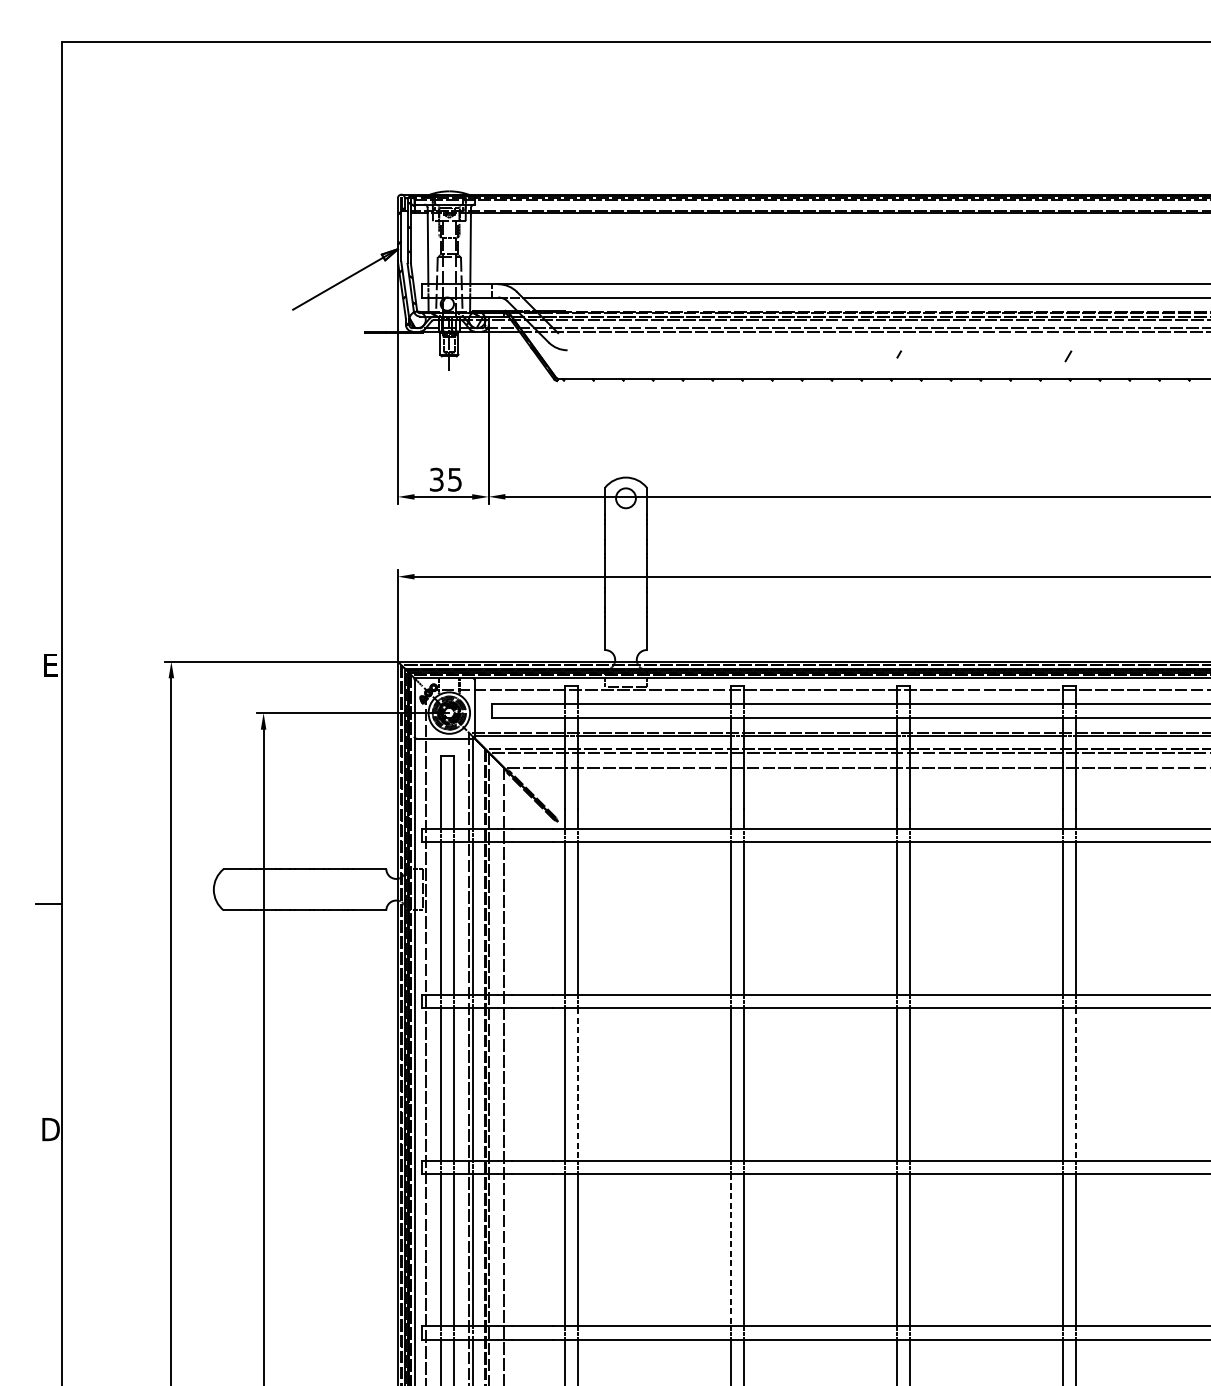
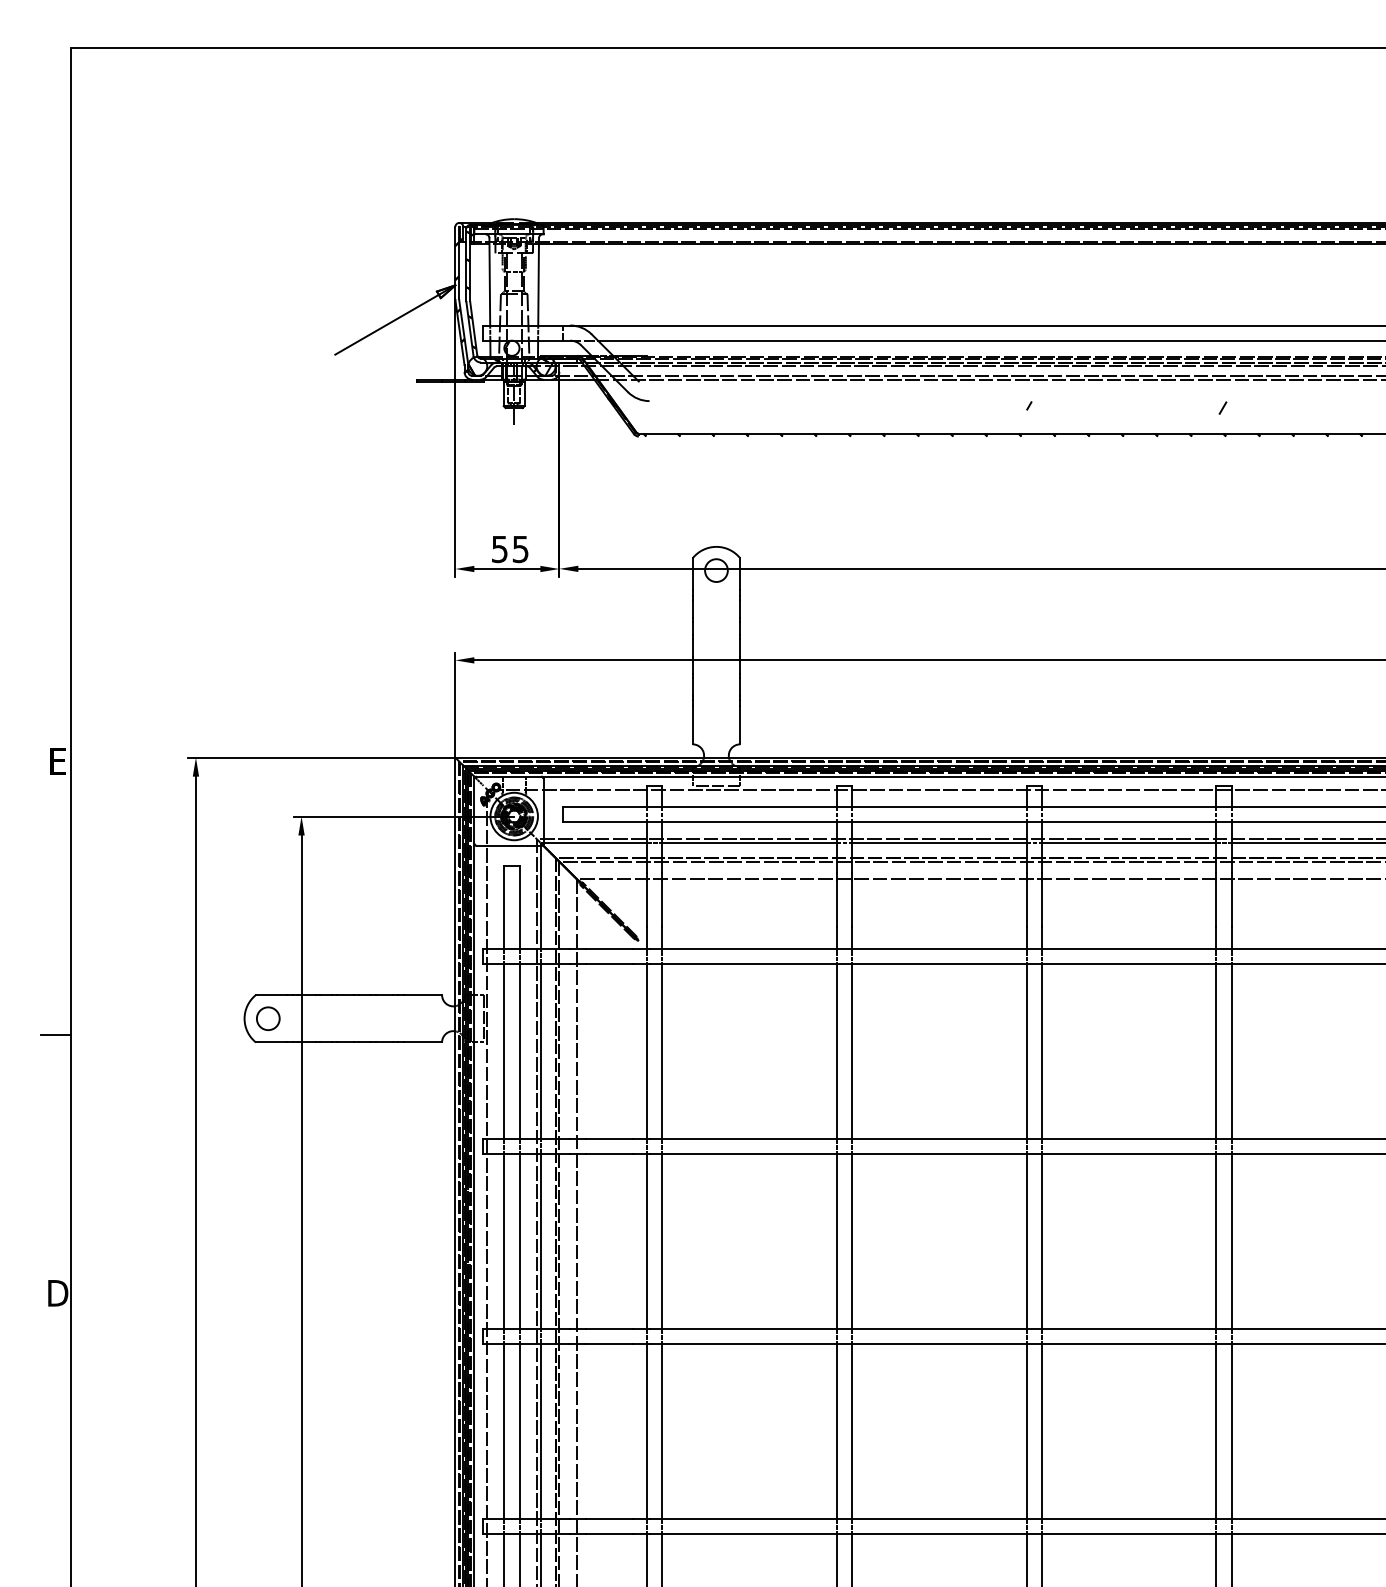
text: (436, 479) -> (499, 548), 35 -> 55
circle: (234, 889) -> (268, 1018), added
line: (577, 1085) -> (661, 1242), dashed -> solid
line: (1075, 1085) -> (1231, 1242), dashed -> solid
line: (730, 1250) -> (836, 1431), dashed -> solid

